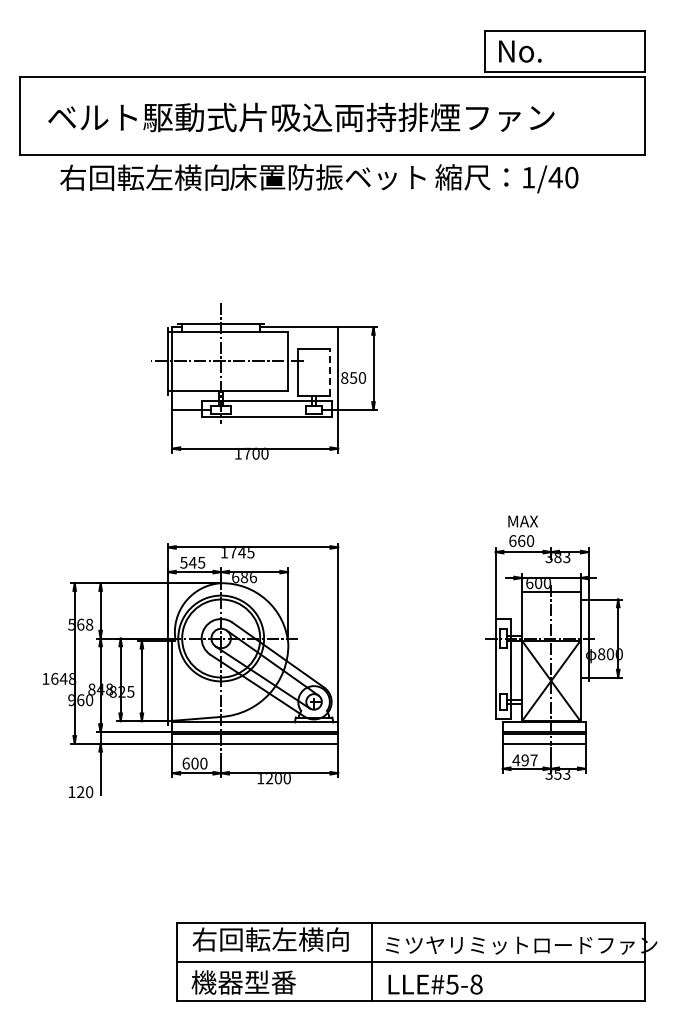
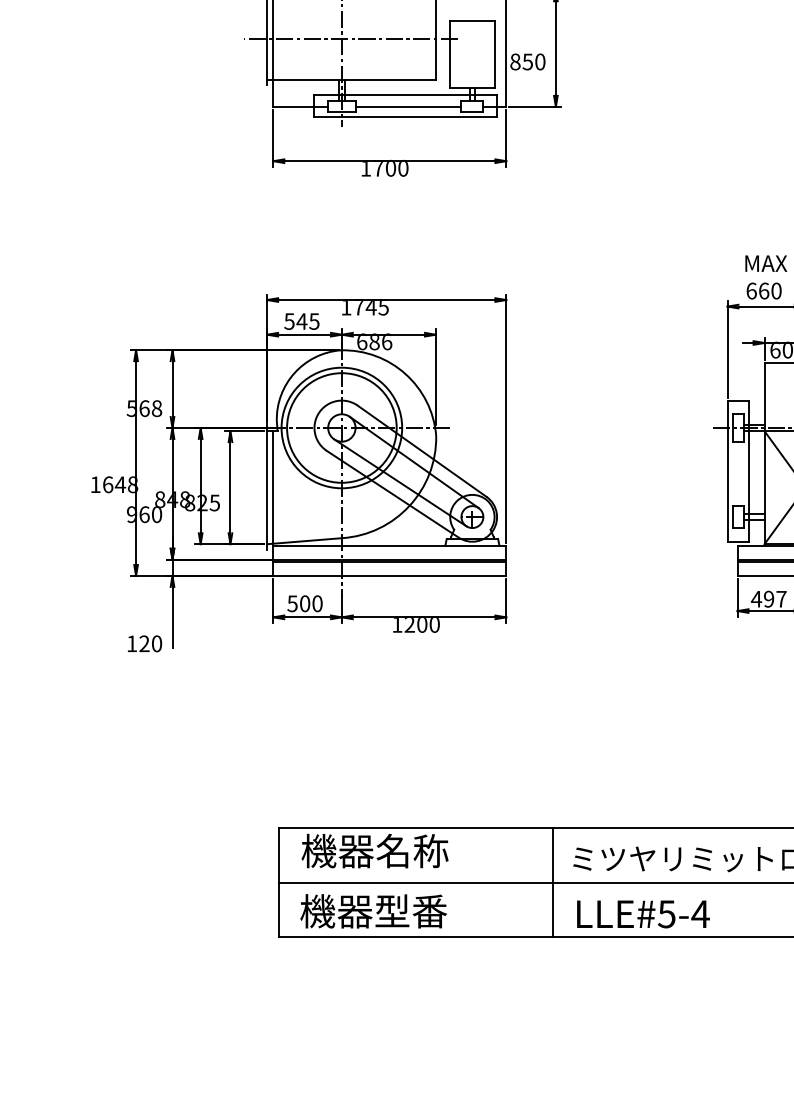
line: (329, 372) -> (494, 54), dashed -> solid
line: (268, 409) -> (408, 106), added
text: (185, 763) -> (291, 603), 600 -> 500
text: (270, 939) -> (411, 850), 右回転左横向 -> 機器名称
text: (476, 984) -> (700, 914), LLE#5-8 -> LLE#5-4

